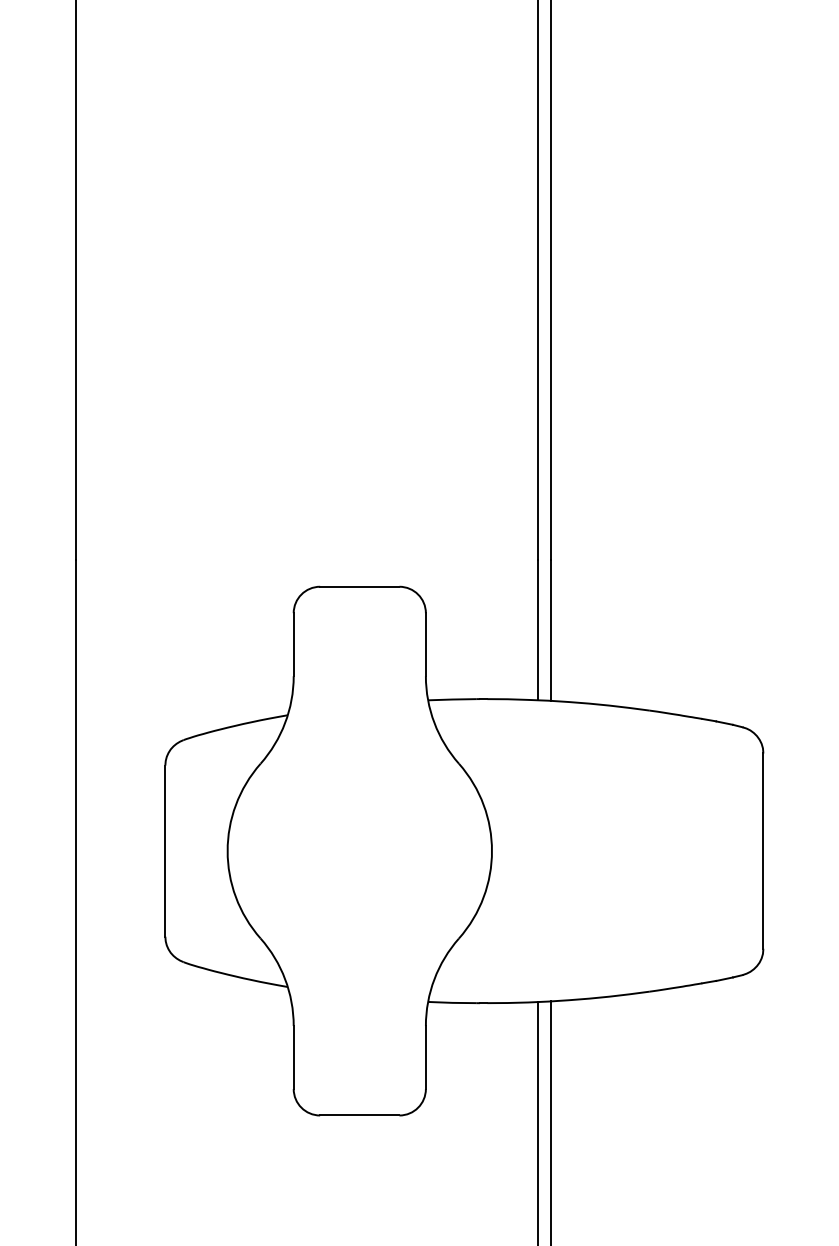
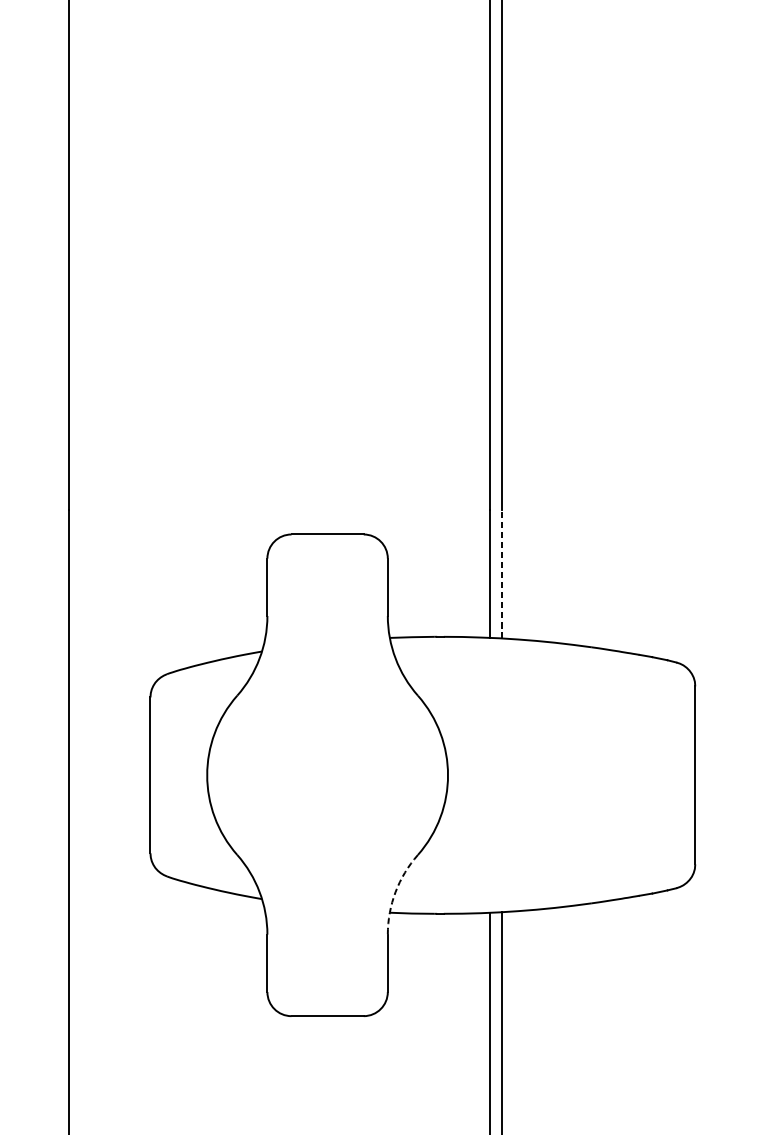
line: (551, 630) -> (502, 574), solid -> dashed
arc: (434, 979) -> (395, 892), solid -> dashed

